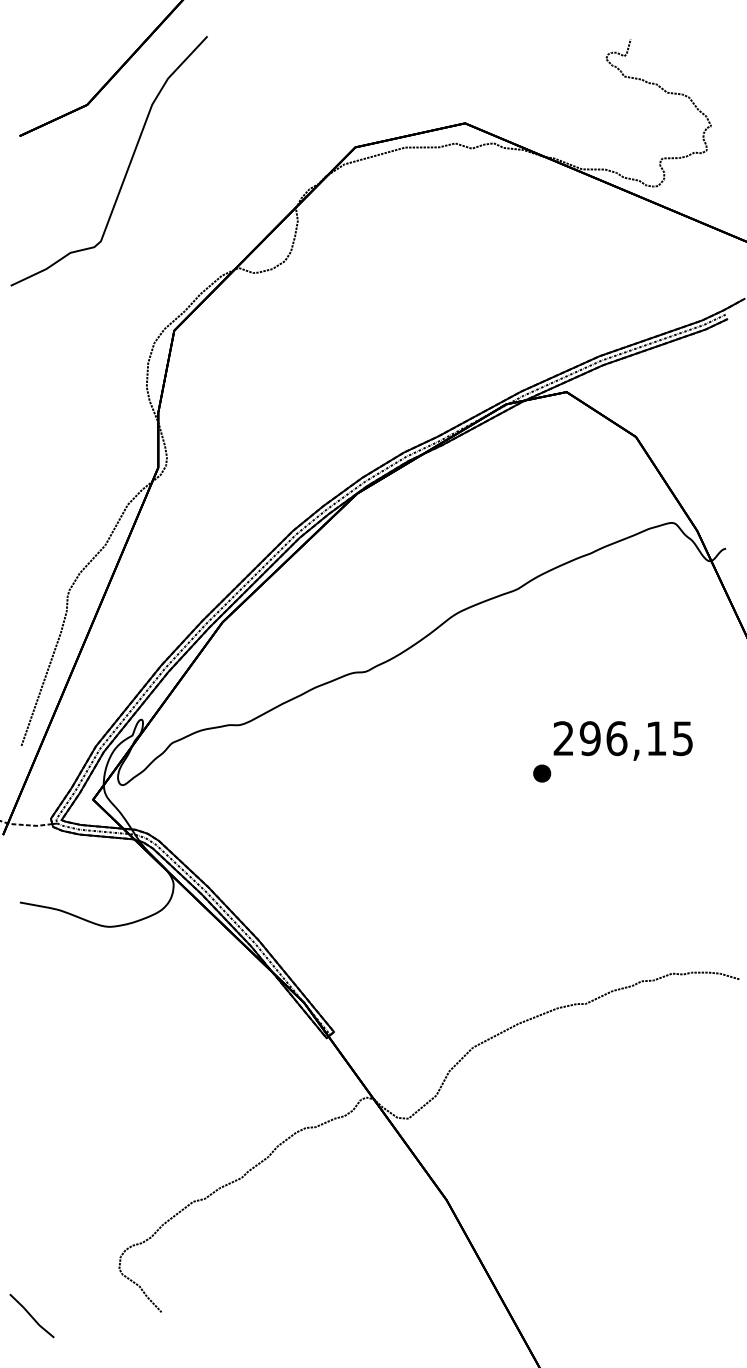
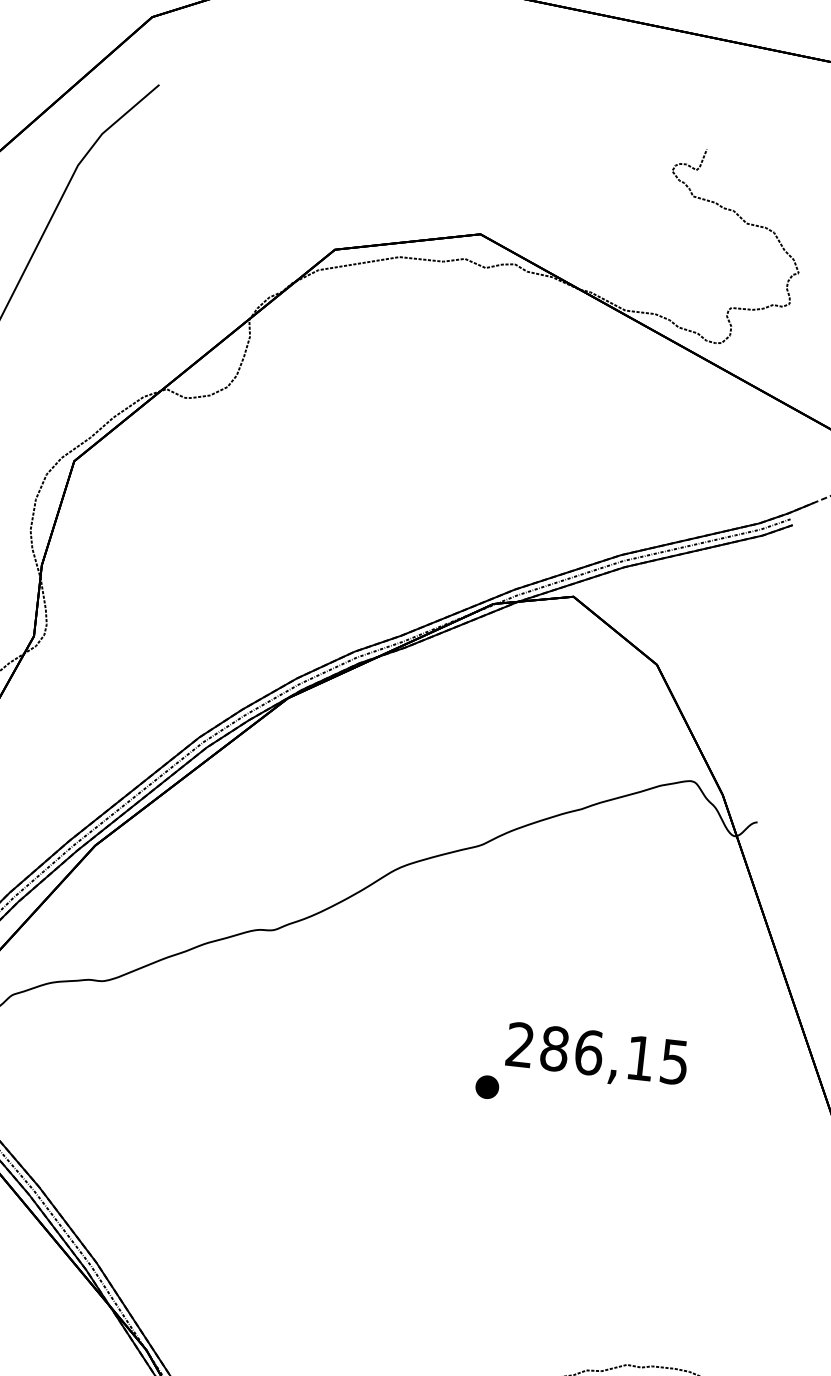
text: (589, 738) -> (553, 1048), 296,15 -> 286,15

